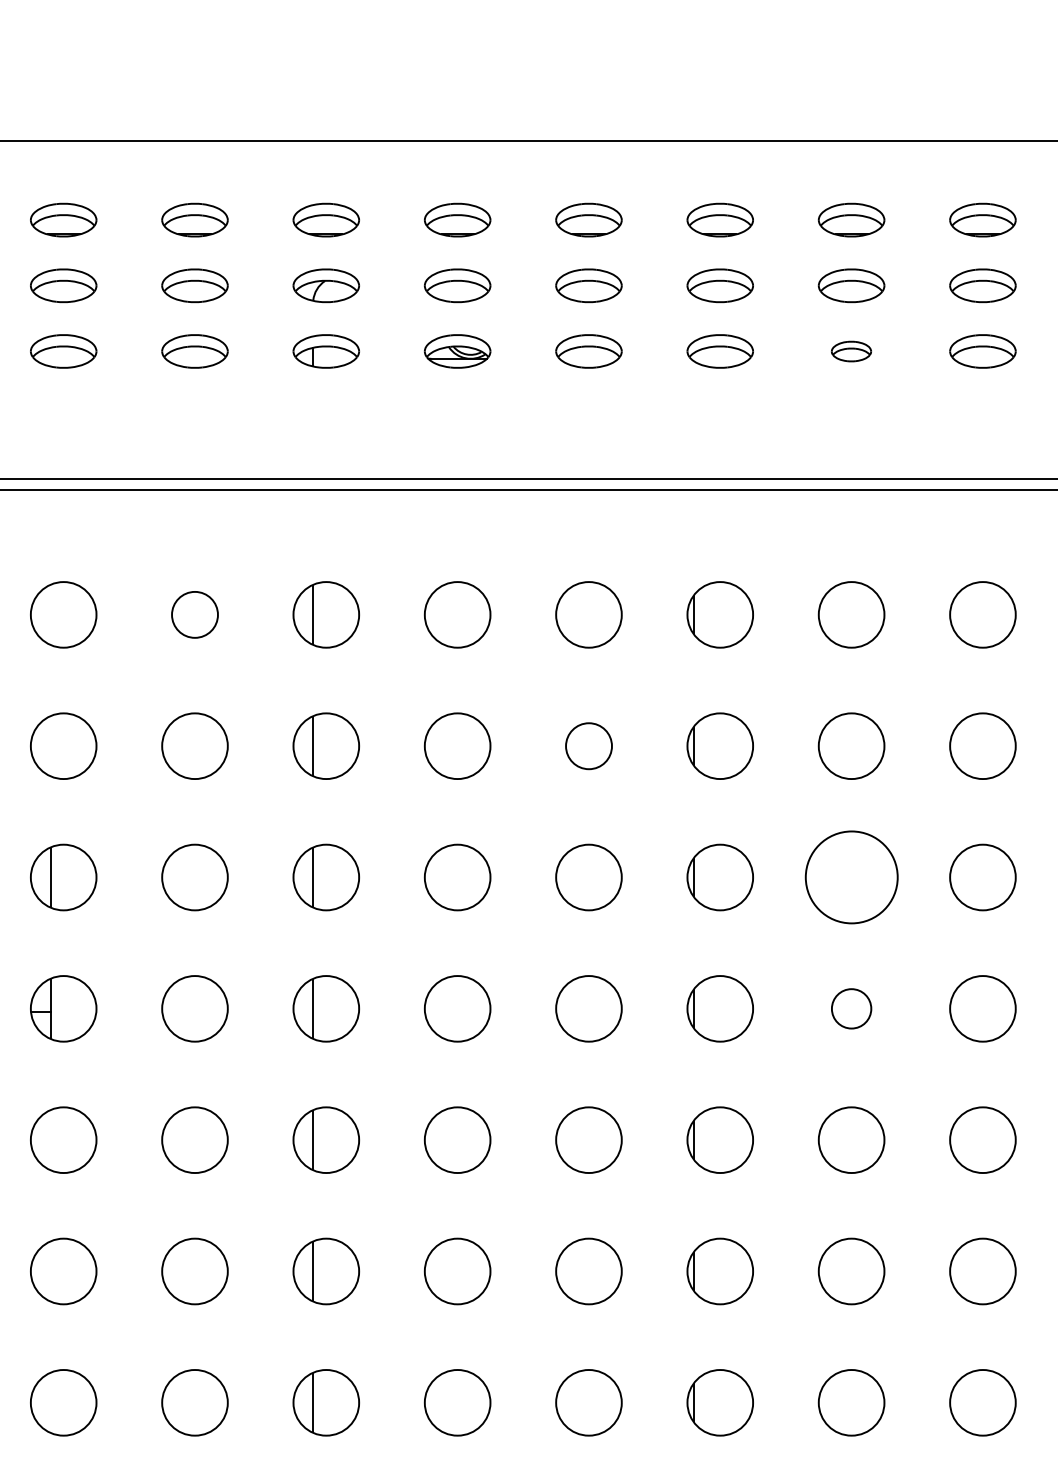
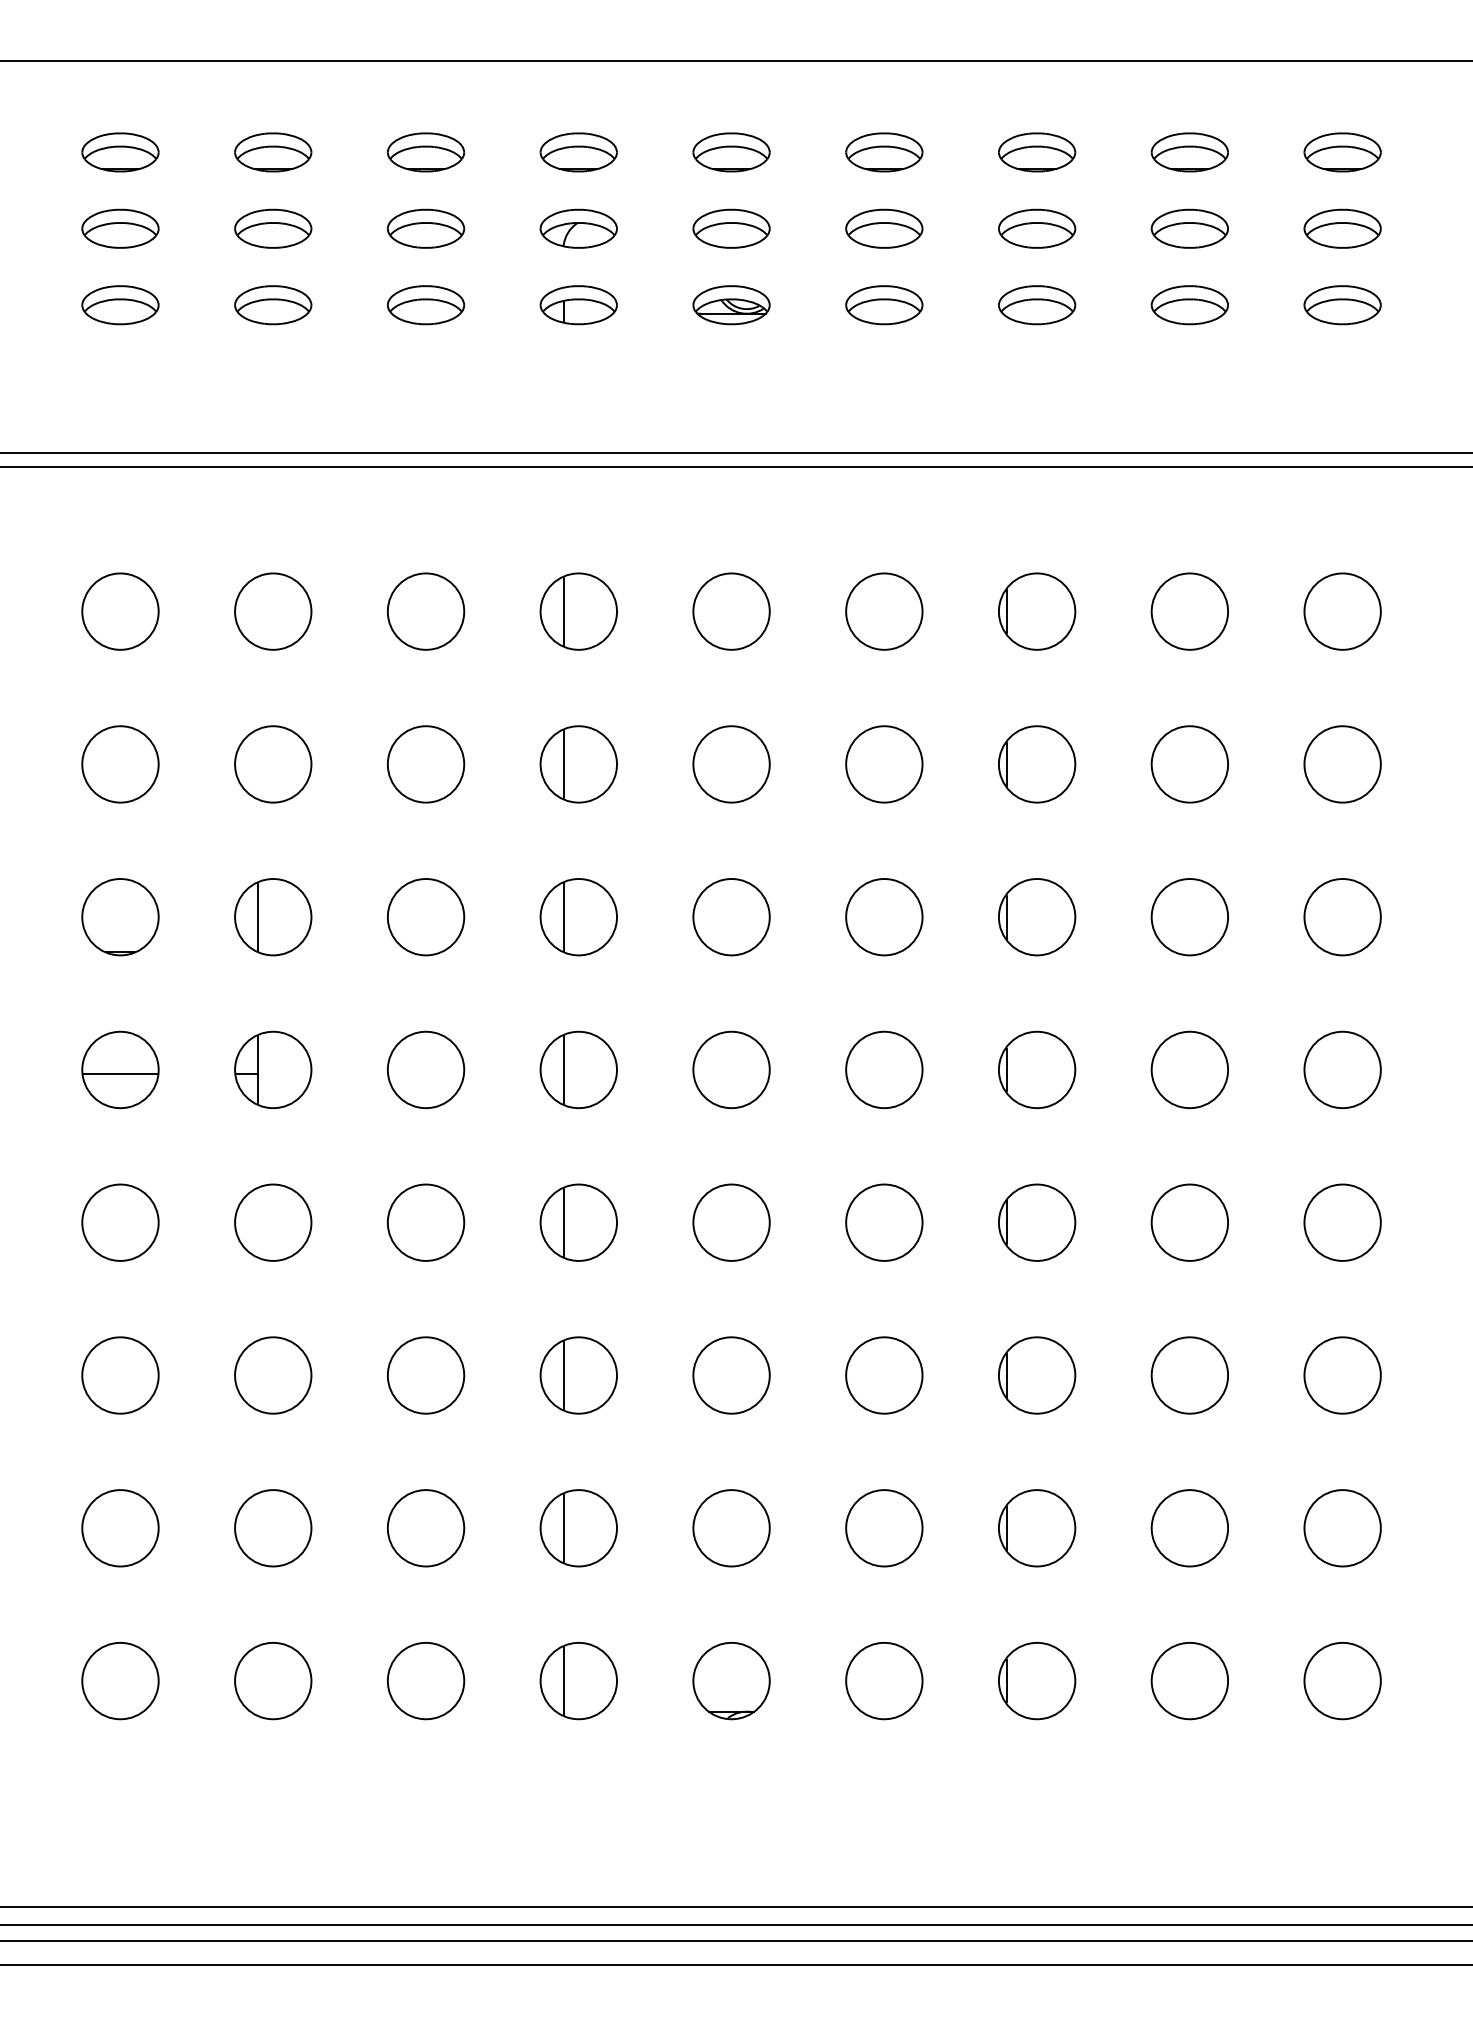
part: (851, 351) -> (1189, 305), size x1.67
circle: (194, 614) -> (425, 611), size x1.43
circle: (589, 746) -> (884, 764), size x1.43
circle: (851, 877) -> (1189, 917), size x0.71
circle: (851, 1008) -> (1189, 1069), size x1.67

